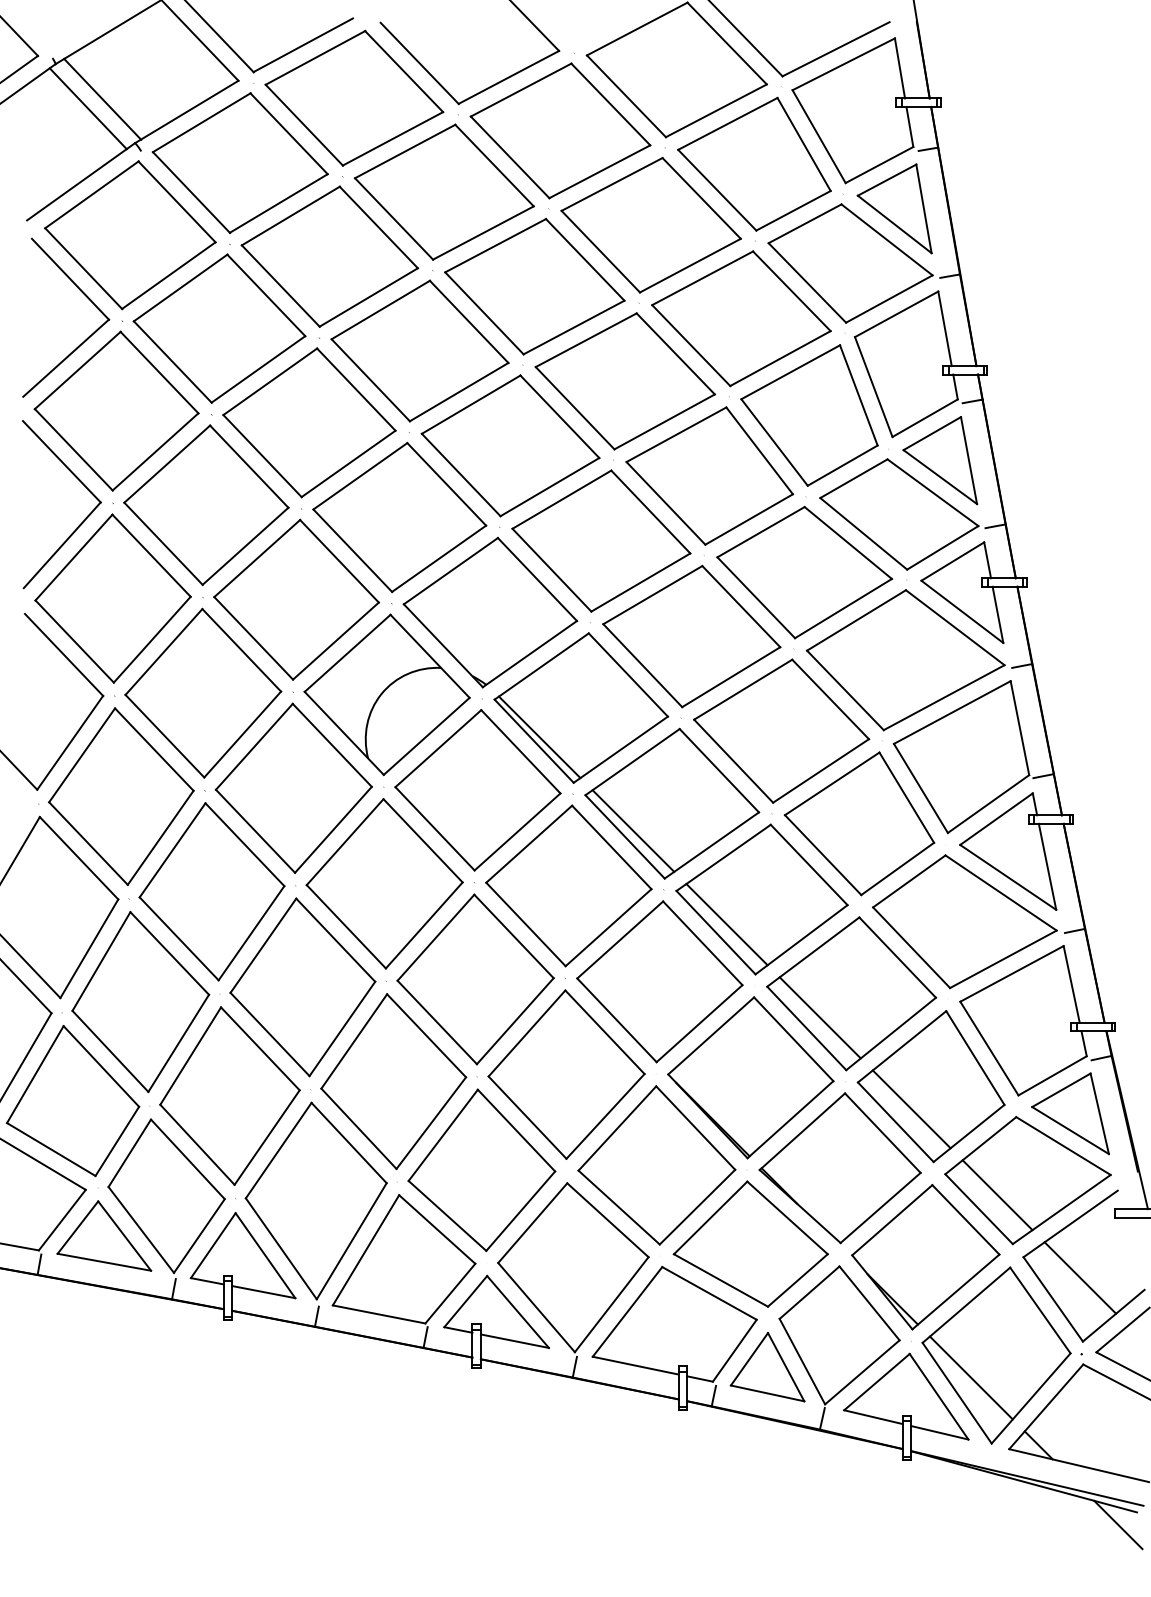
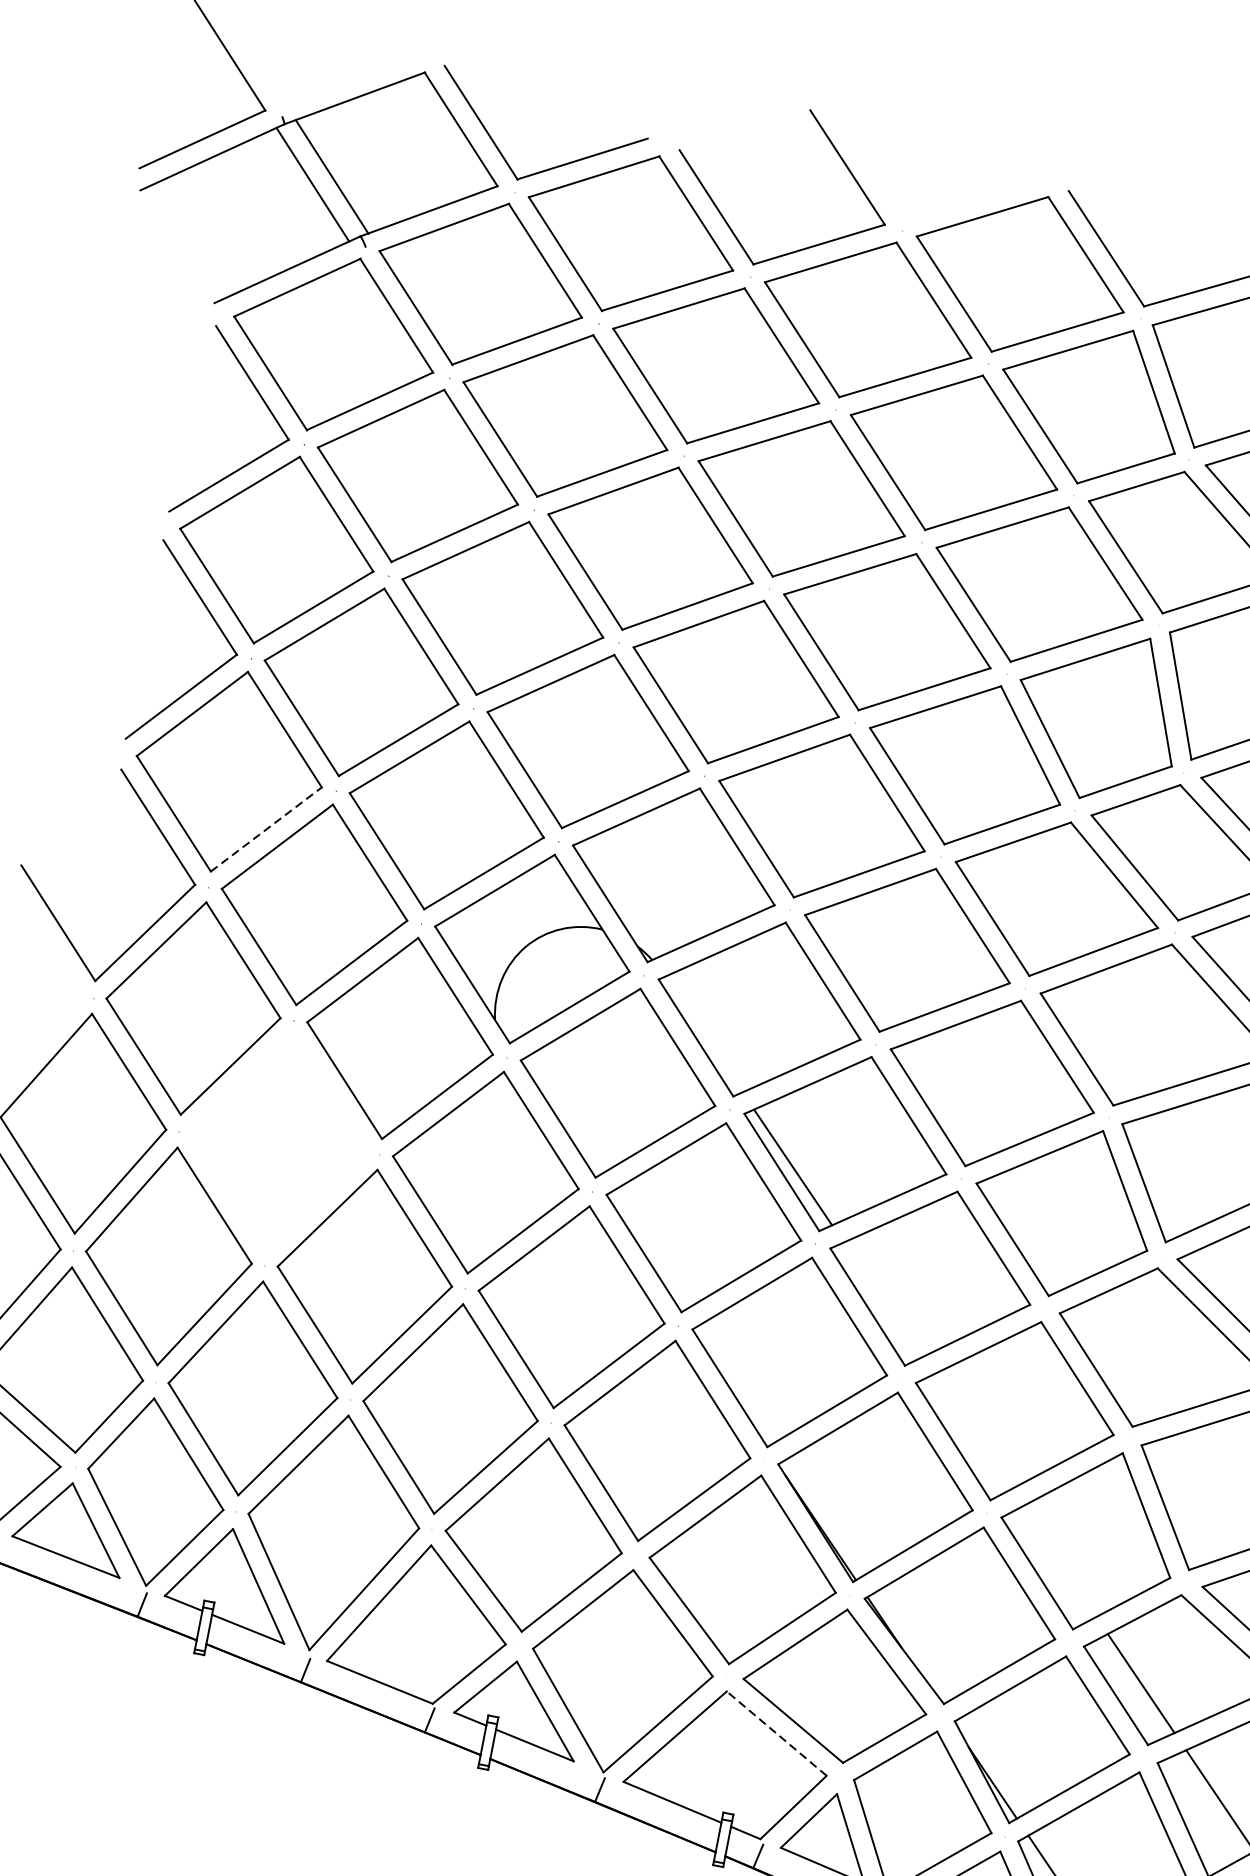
line: (152, 639) -> (266, 829), solid -> dashed
line: (539, 737) -> (703, 1034), removed
part: (211, 891) -> (278, 1141), removed
line: (726, 924) -> (881, 1299), removed
line: (819, 1017) -> (970, 1431), removed
line: (911, 1109) -> (1058, 1561), removed
line: (709, 1293) -> (776, 1733), solid -> dashed

